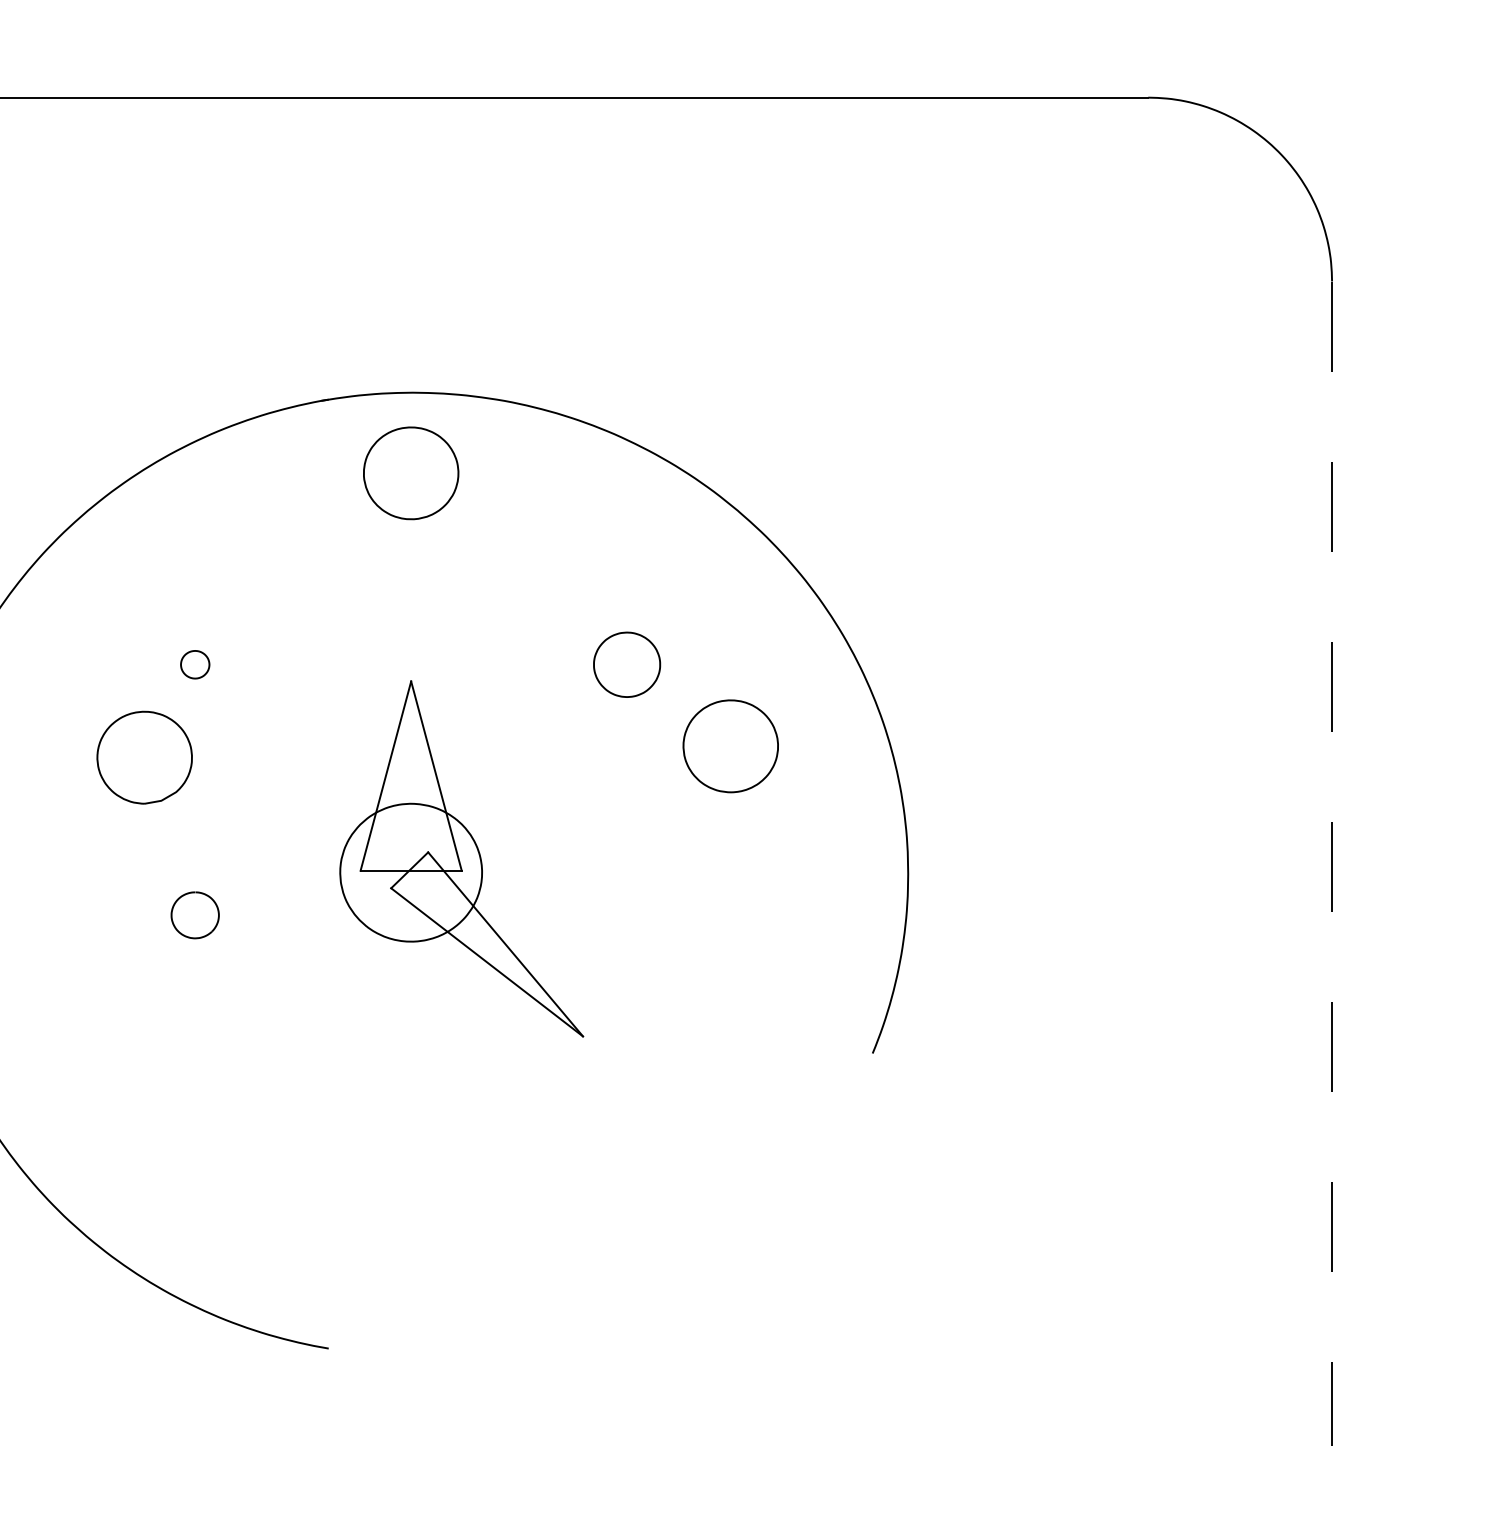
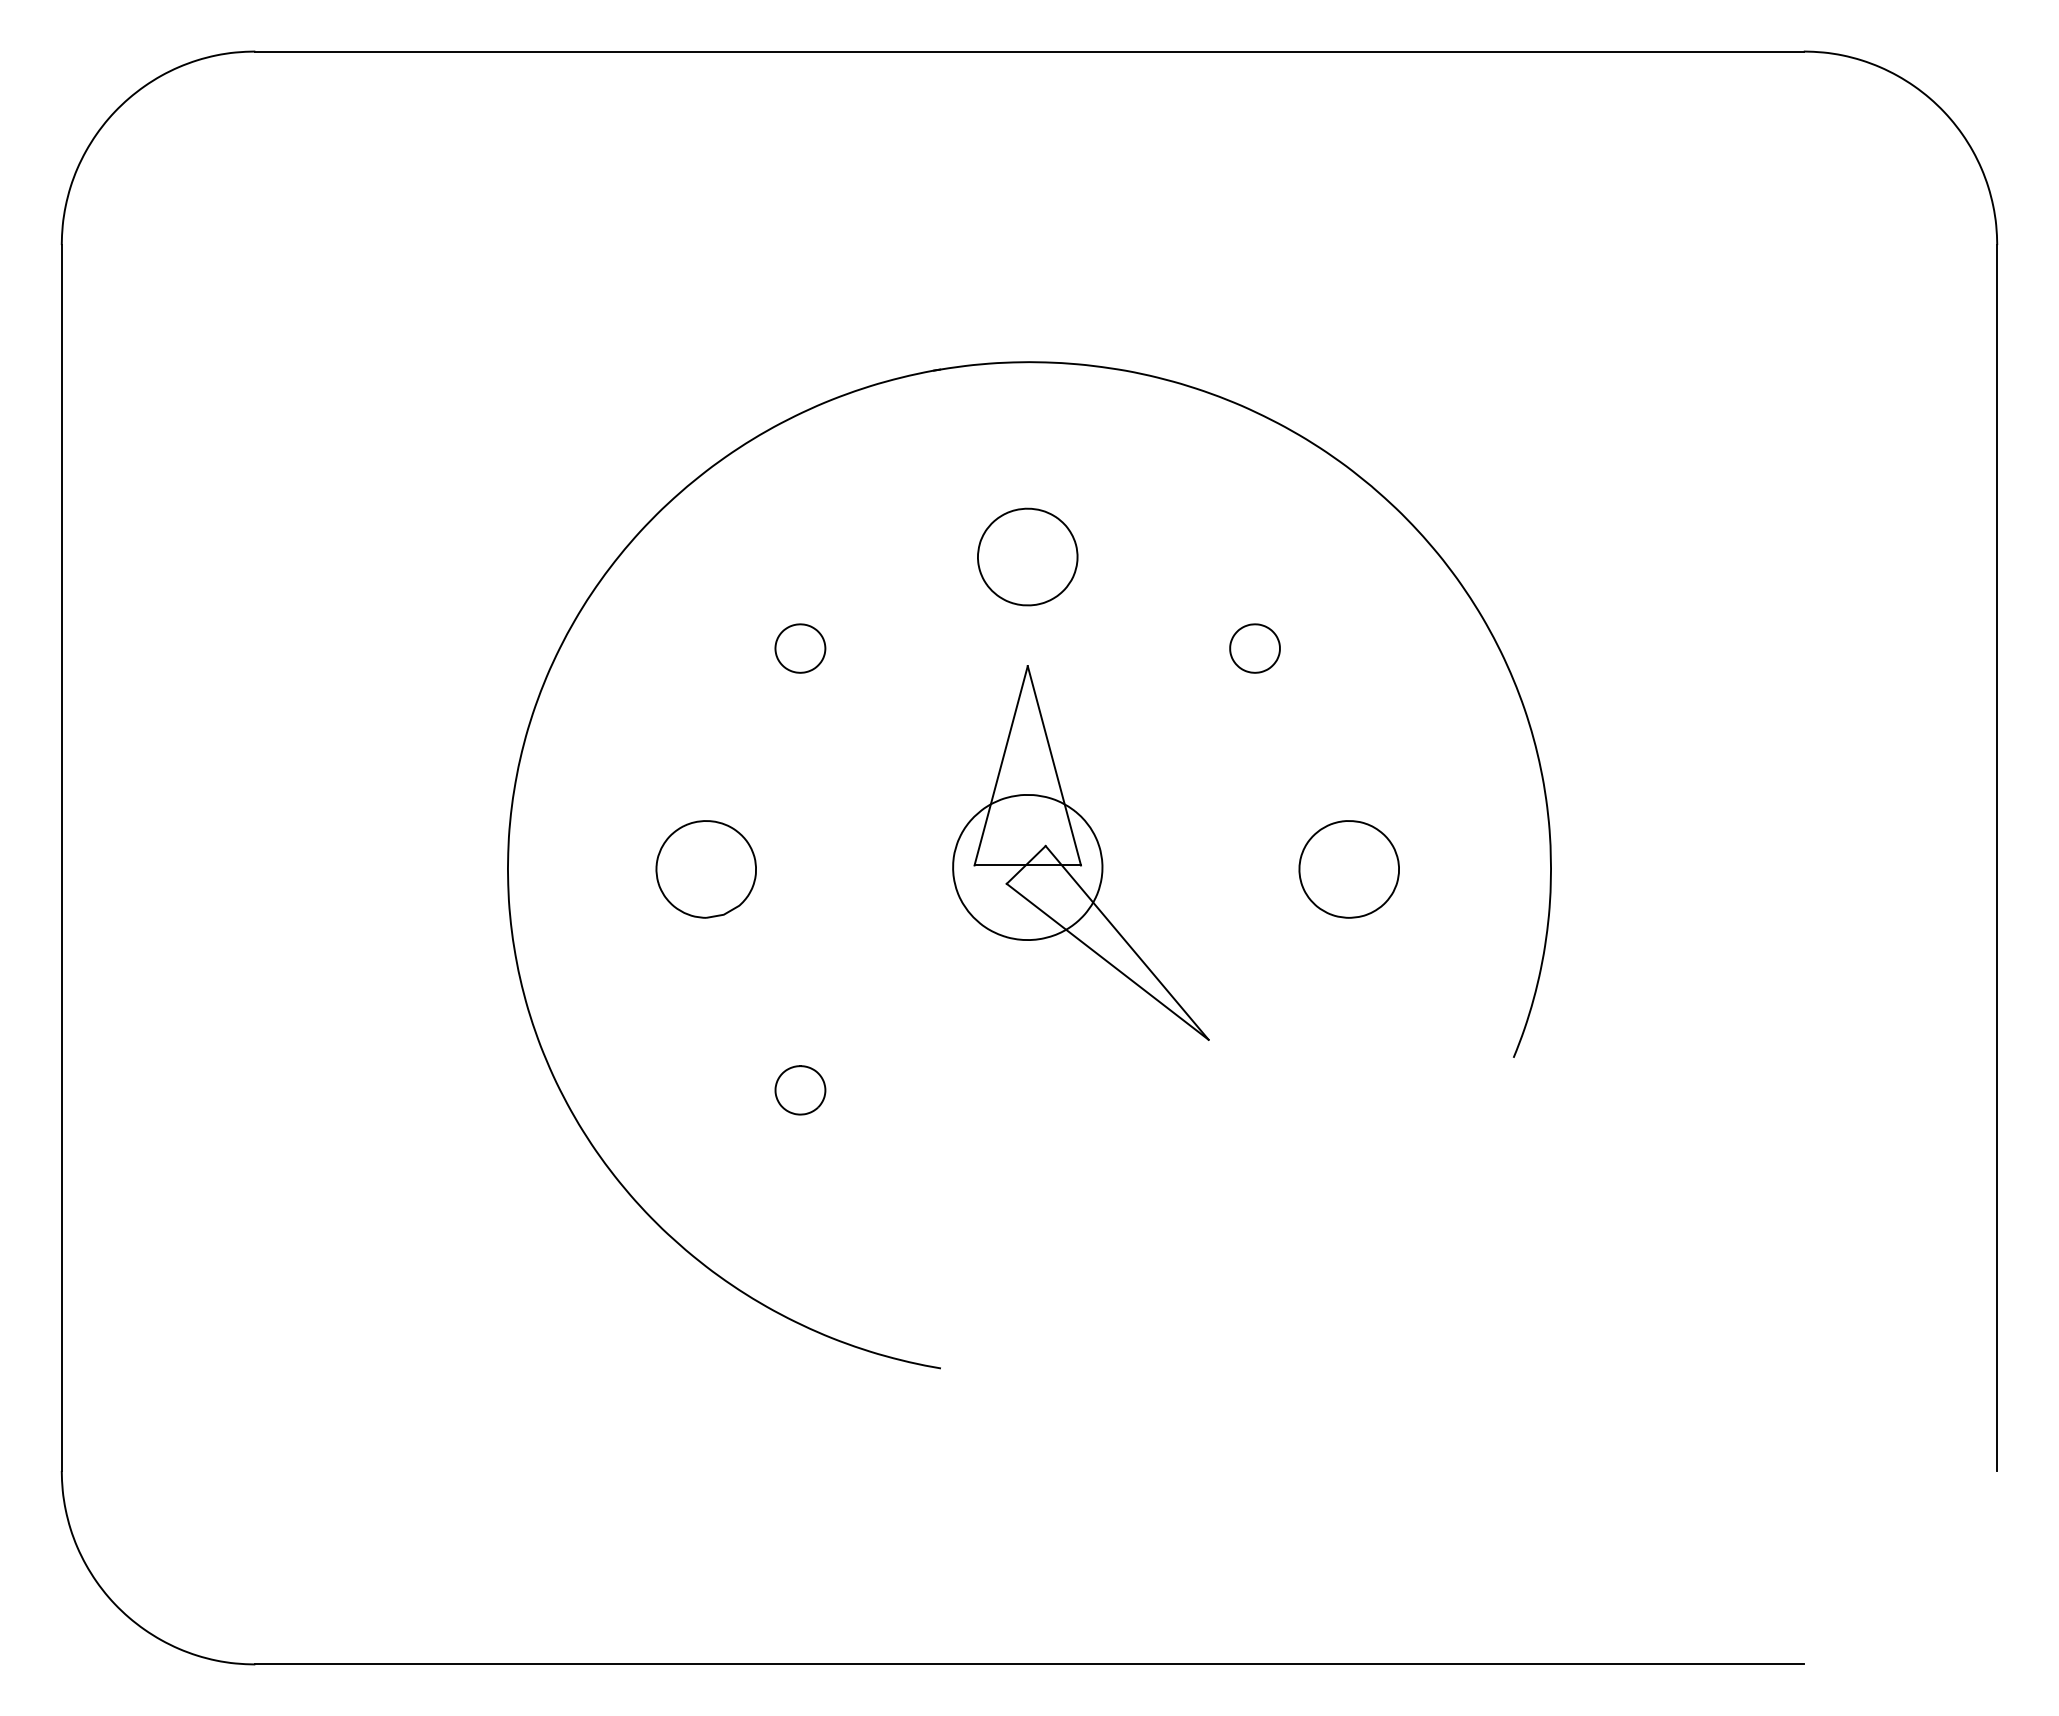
part: (410, 472) -> (1027, 556), moved
part: (195, 664) -> (800, 648), size x1.67
part: (626, 664) -> (1254, 648), size x0.71
part: (730, 746) -> (1348, 869), moved
part: (143, 757) -> (705, 869), moved
line: (1332, 864) -> (1997, 858), dashed -> solid
part: (195, 915) -> (800, 1090), moved

